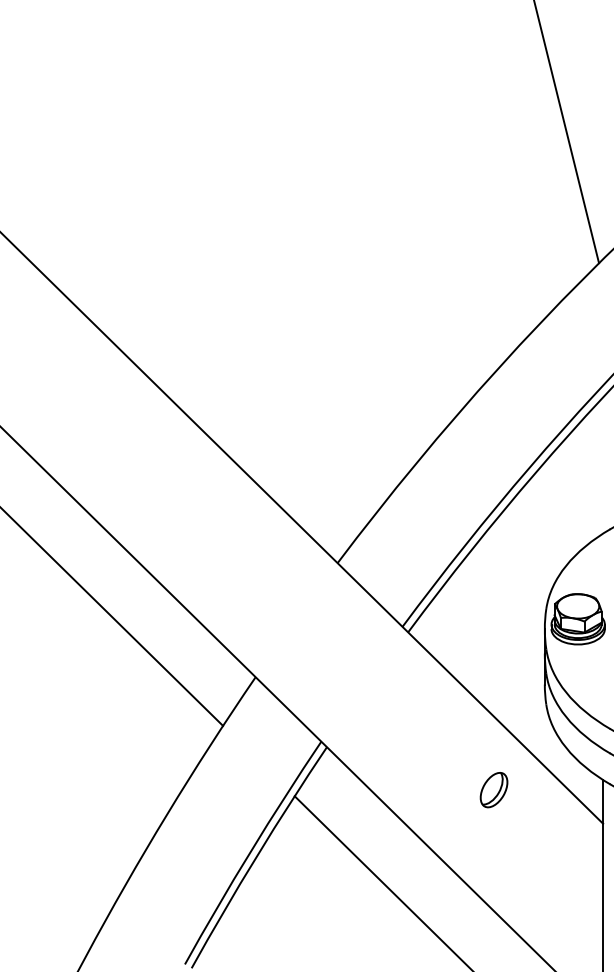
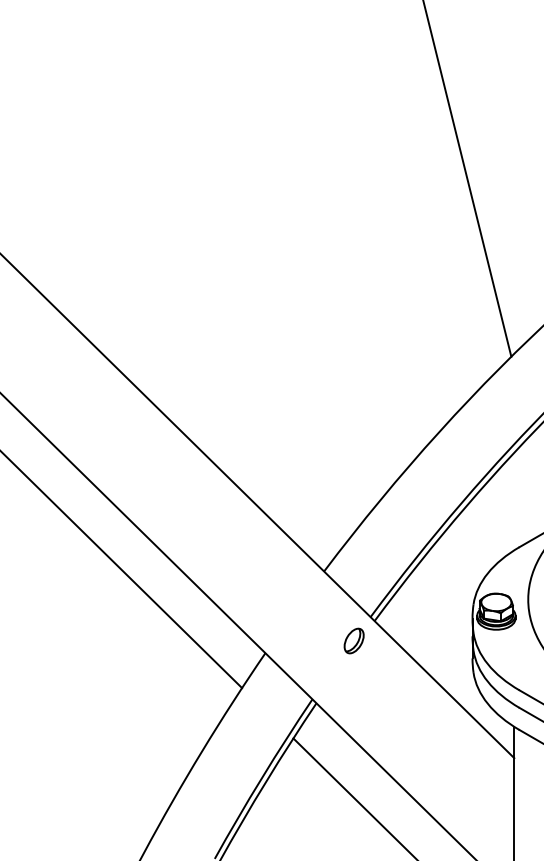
part: (493, 789) -> (353, 640), moved

